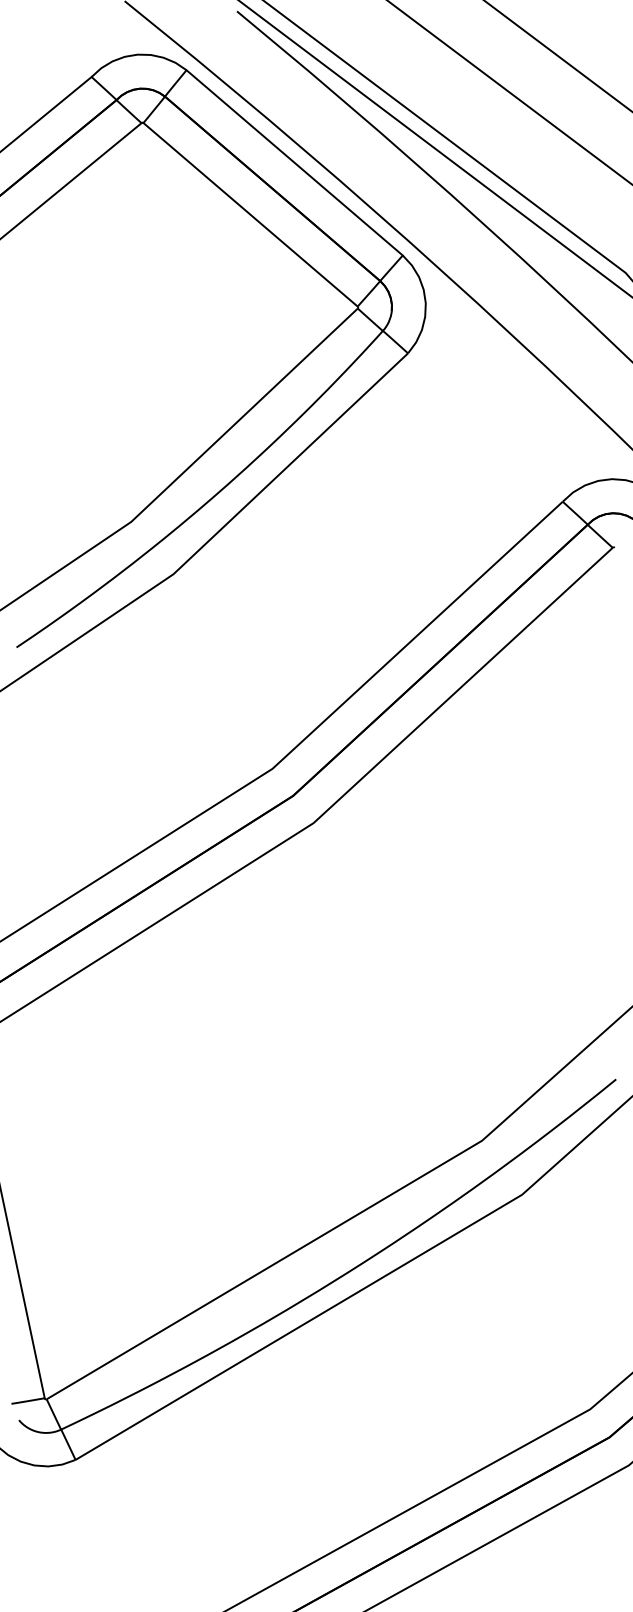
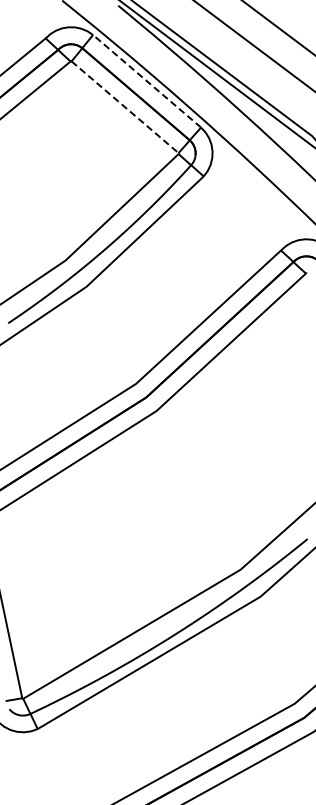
line: (293, 161) -> (146, 80), solid -> dashed
line: (251, 215) -> (125, 107), solid -> dashed

